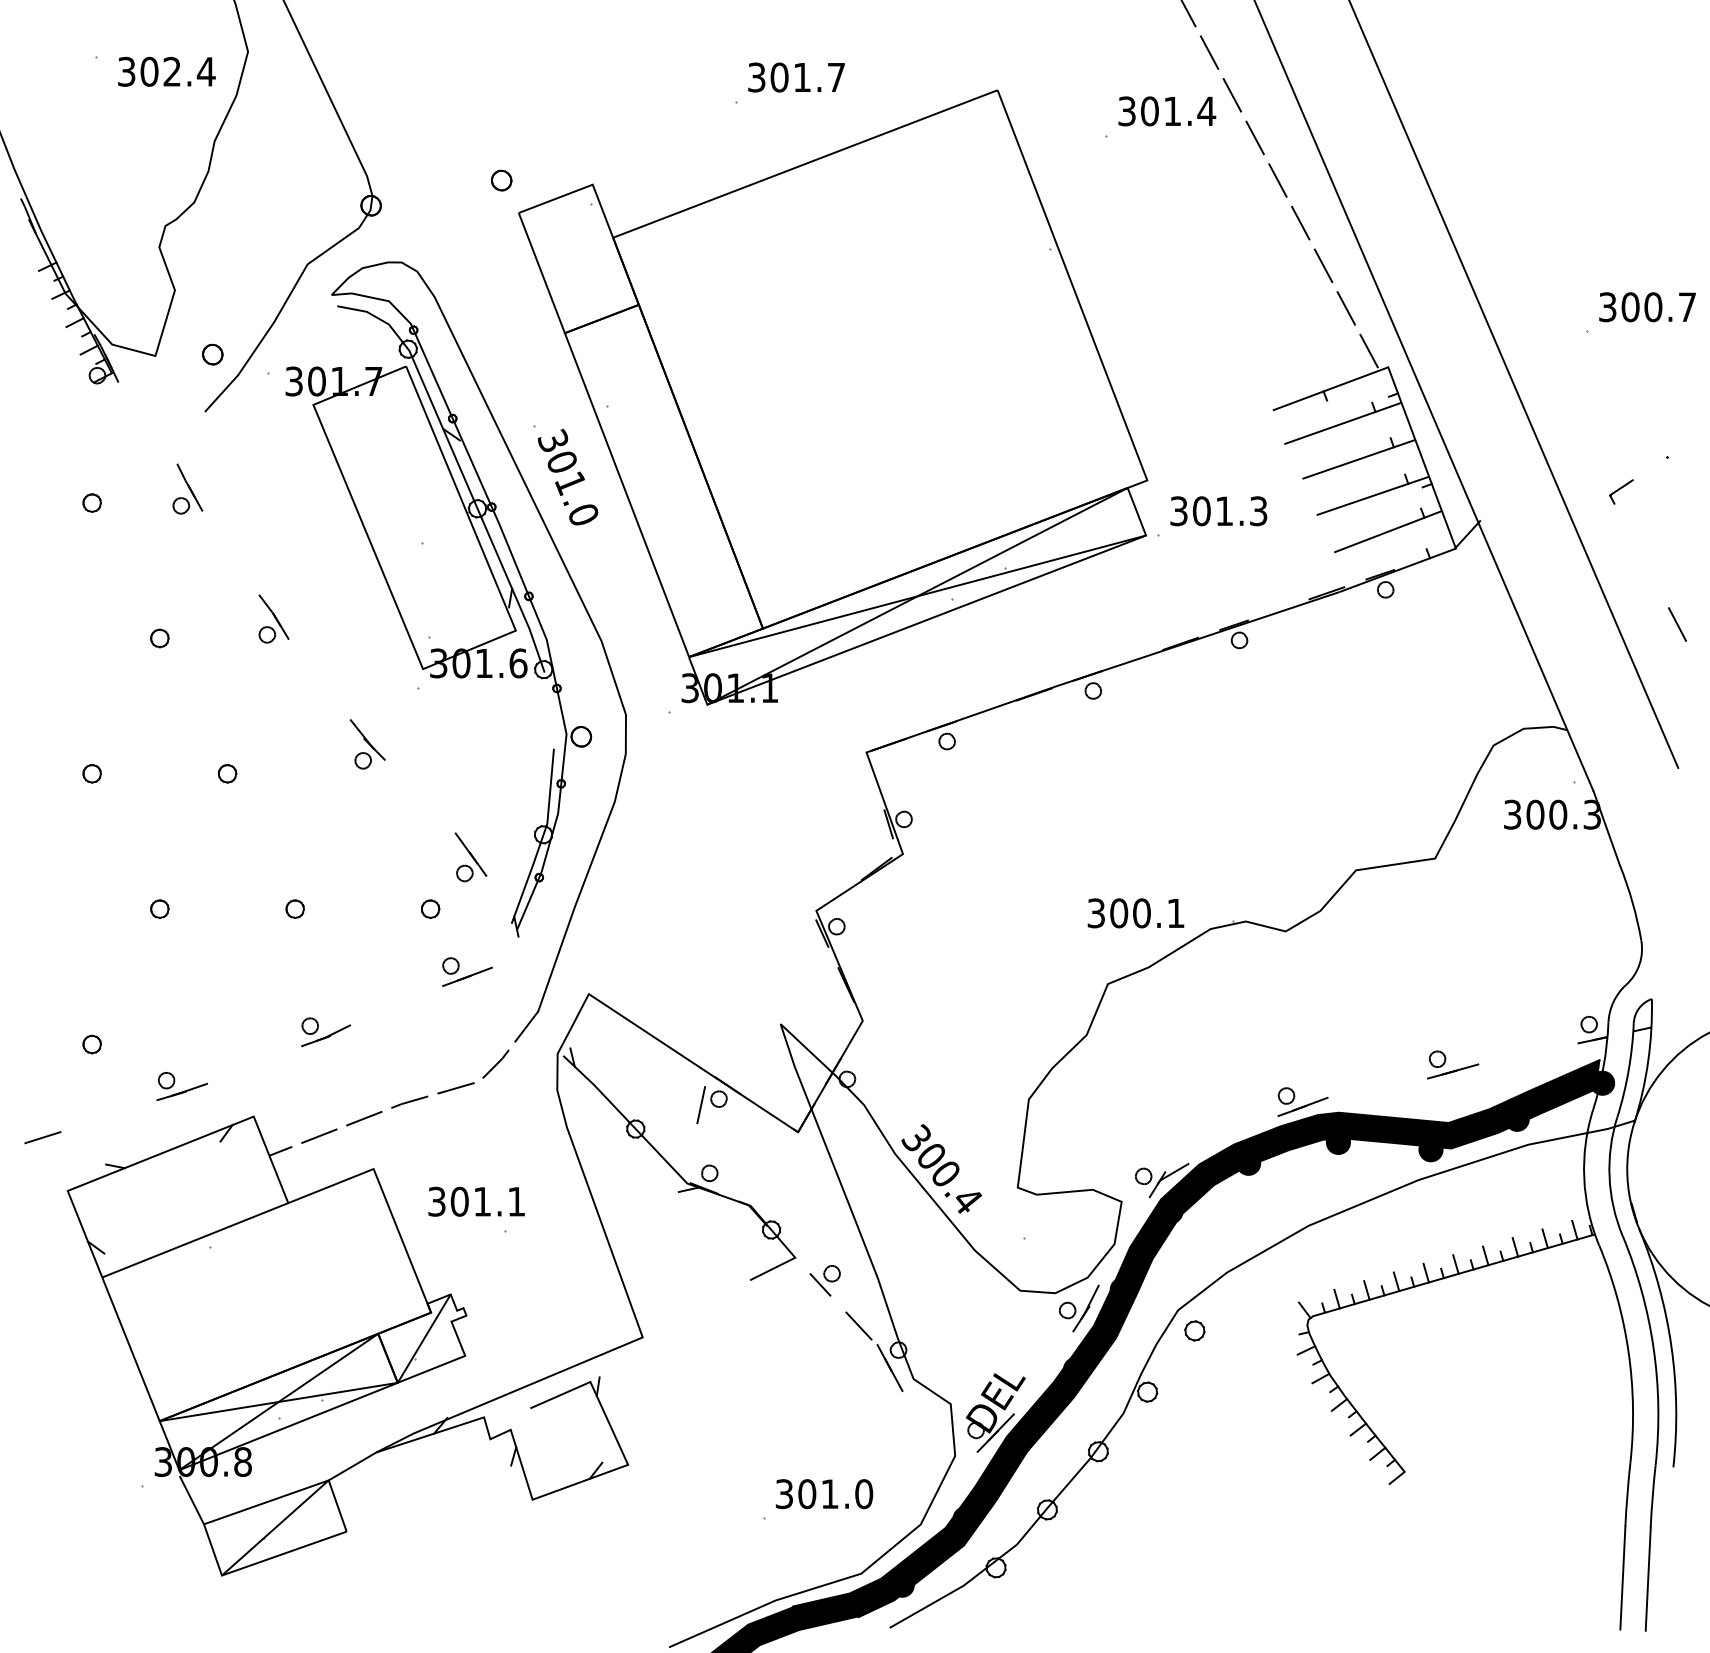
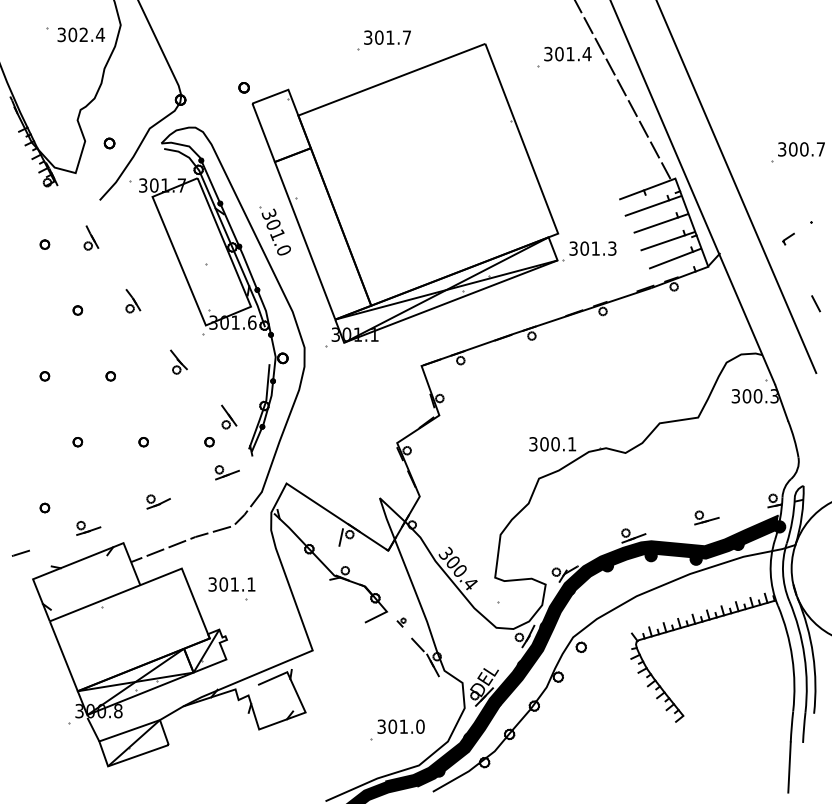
part: (212, 354) -> (109, 143), moved
part: (825, 1279) -> (401, 622), size x0.6
line: (1647, 1577) -> (801, 767), removed

